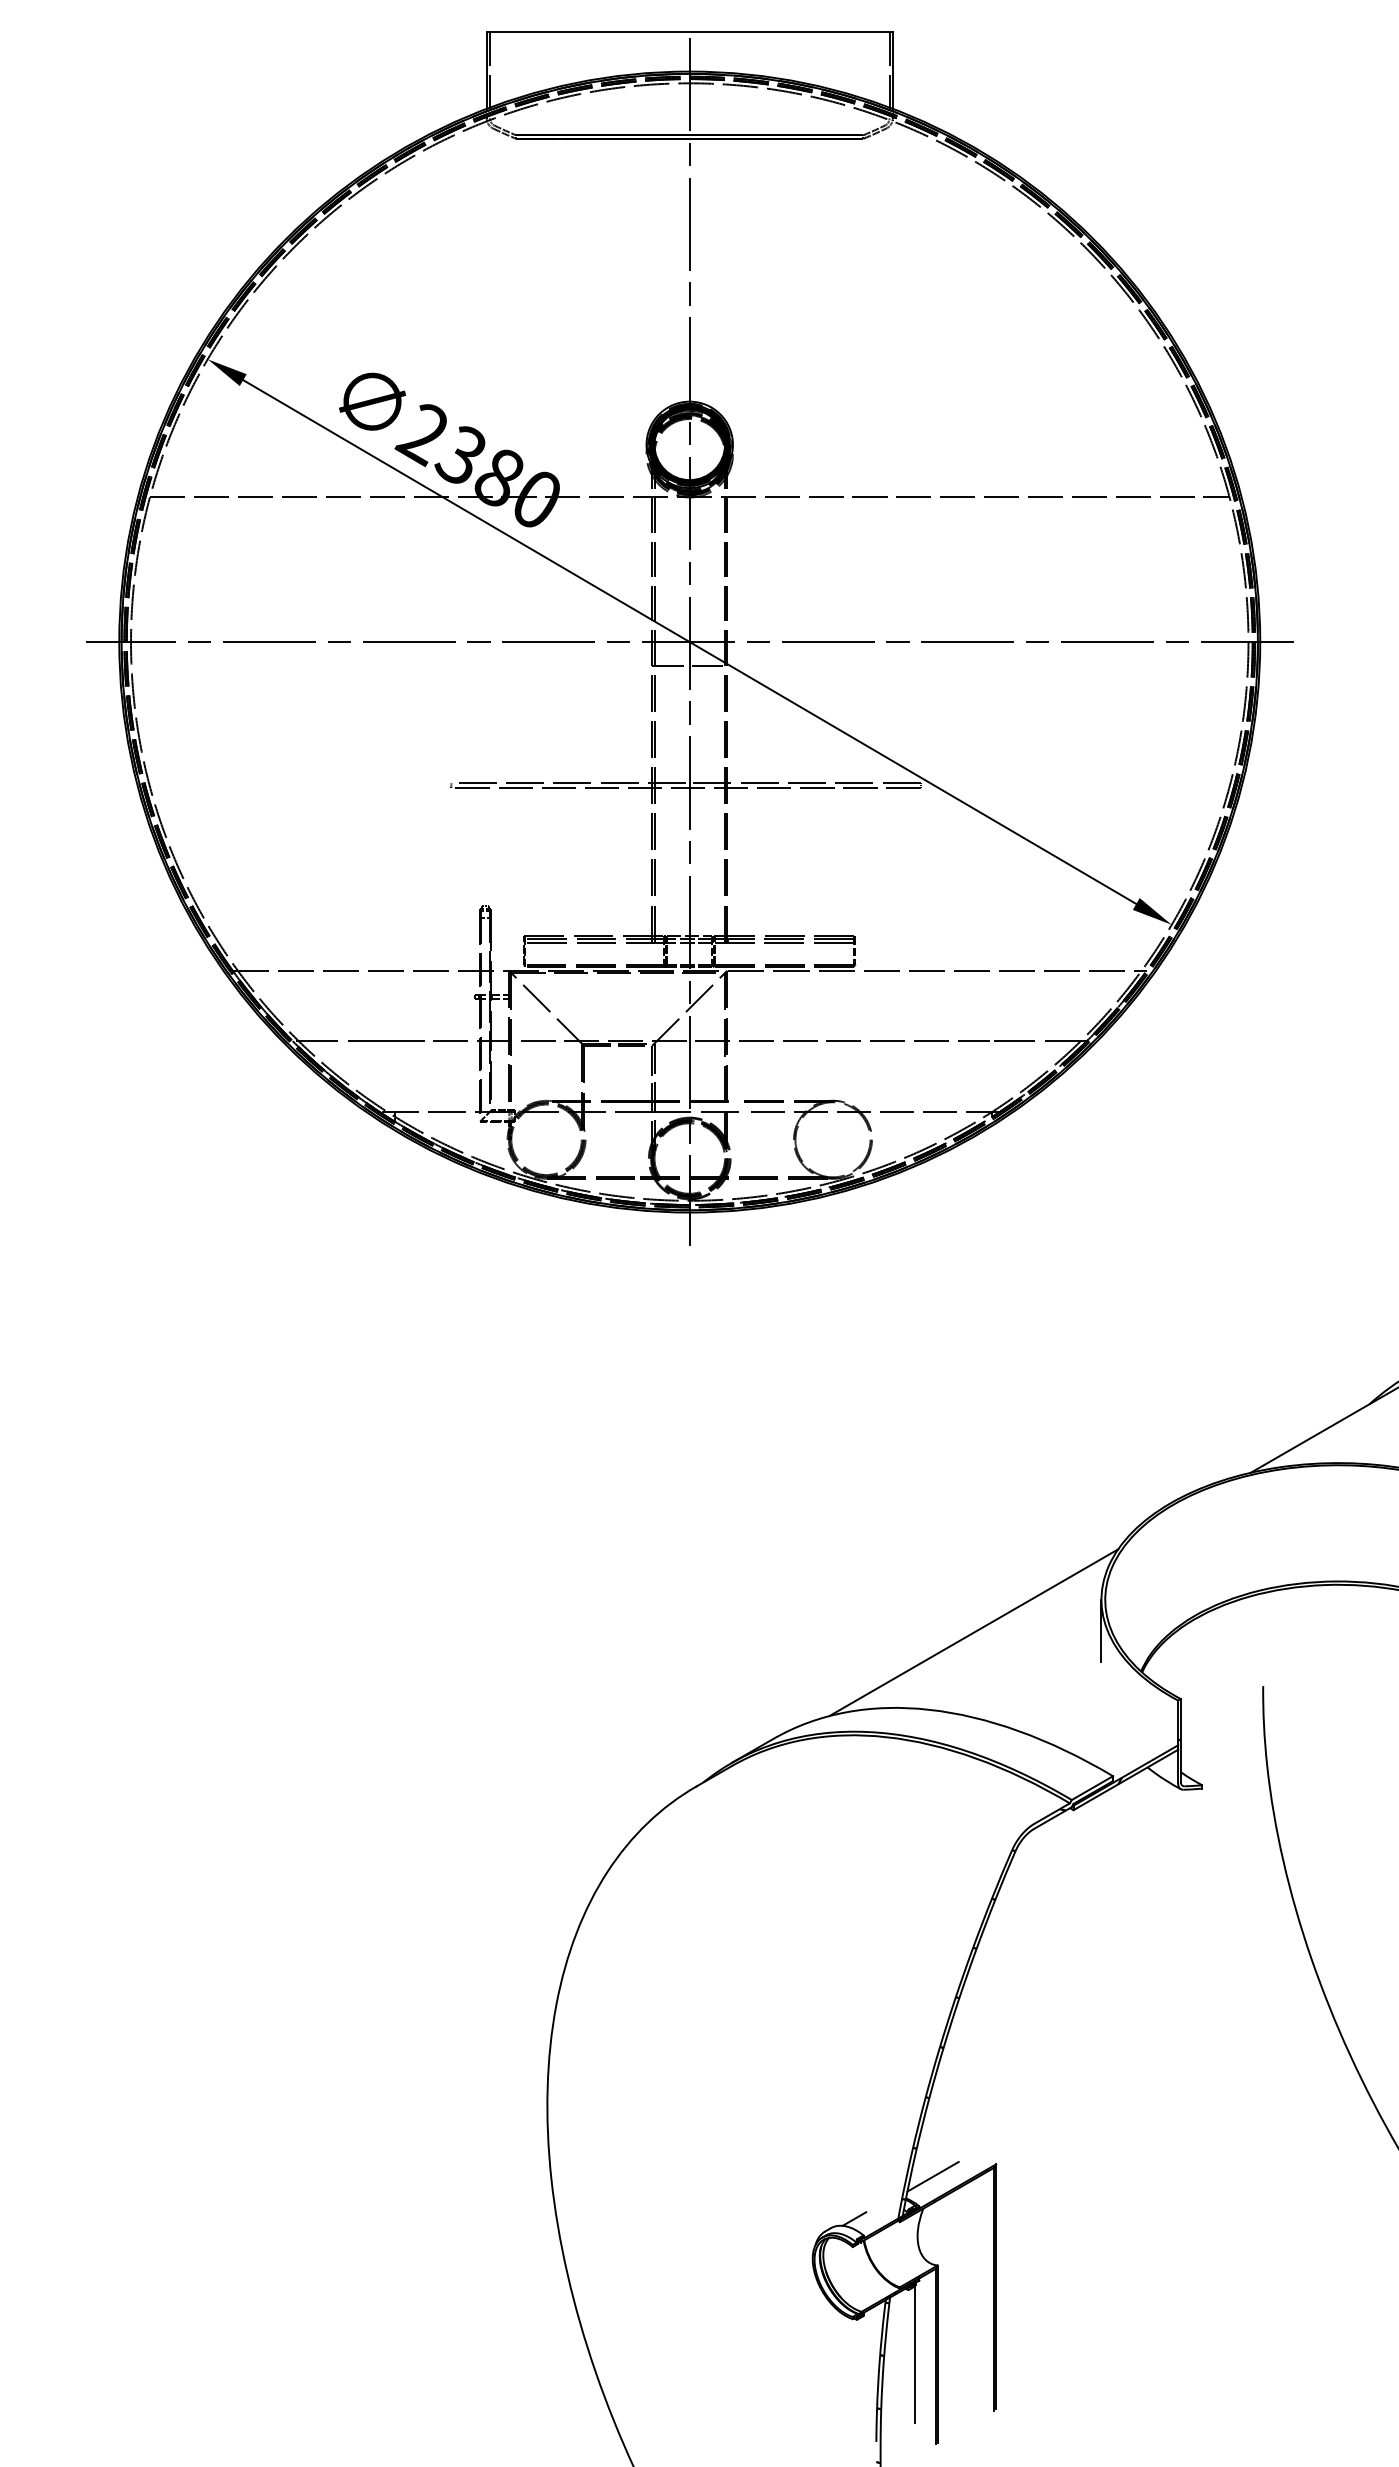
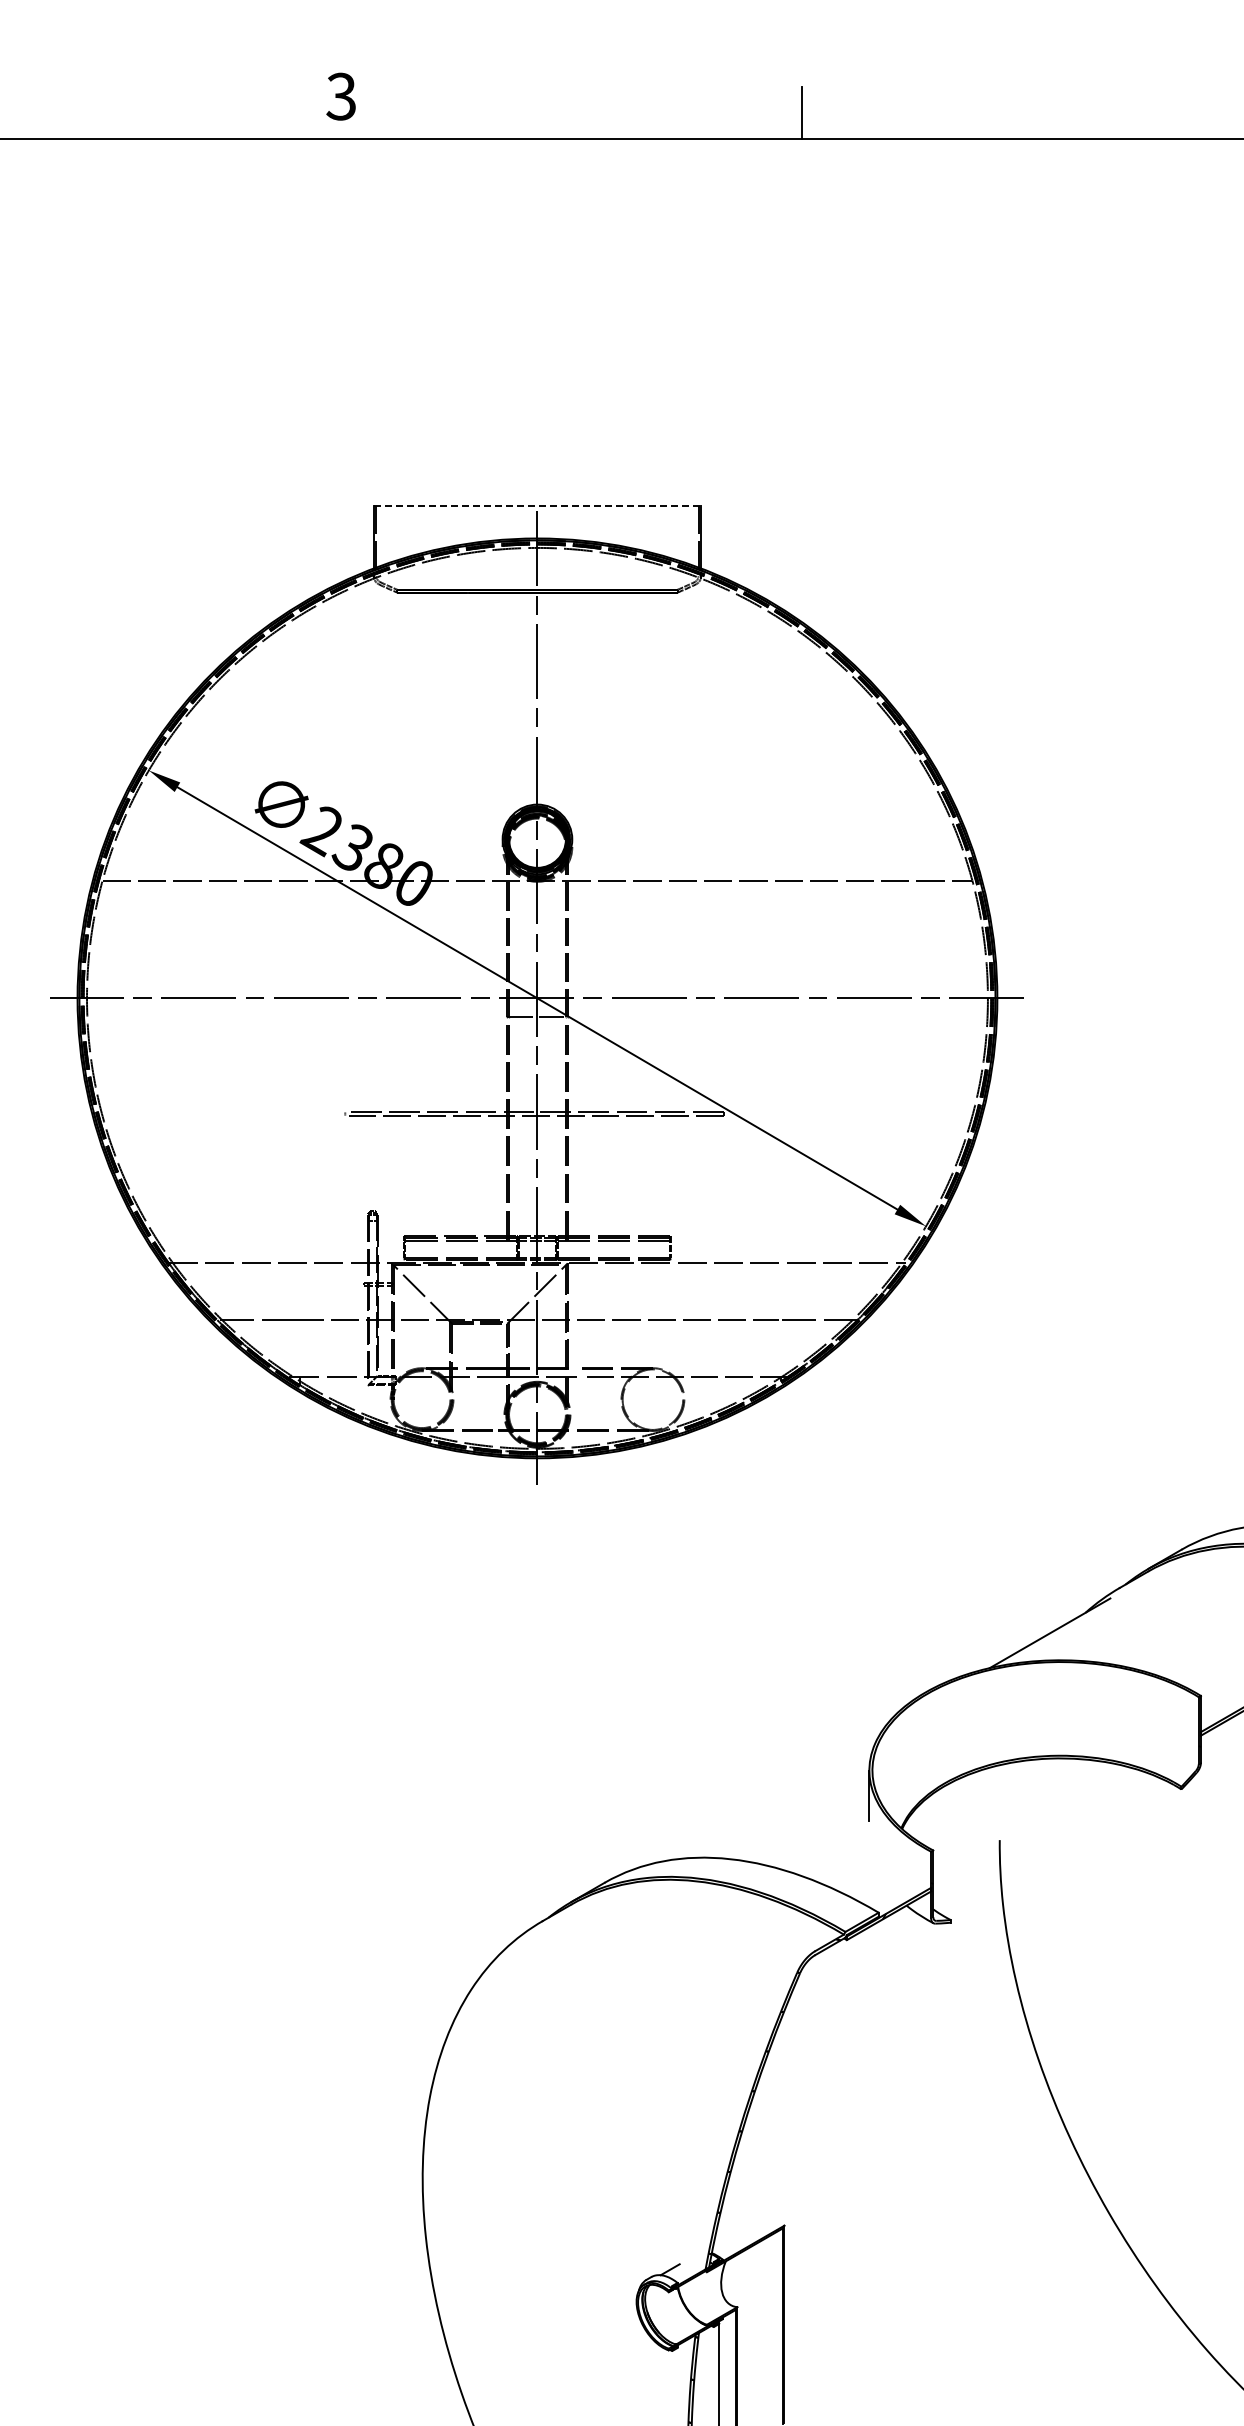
line: (689, 31) -> (537, 506), solid -> dashed
line: (973, 1632) -> (766, 1796), removed
line: (932, 2176) -> (733, 2235), removed

